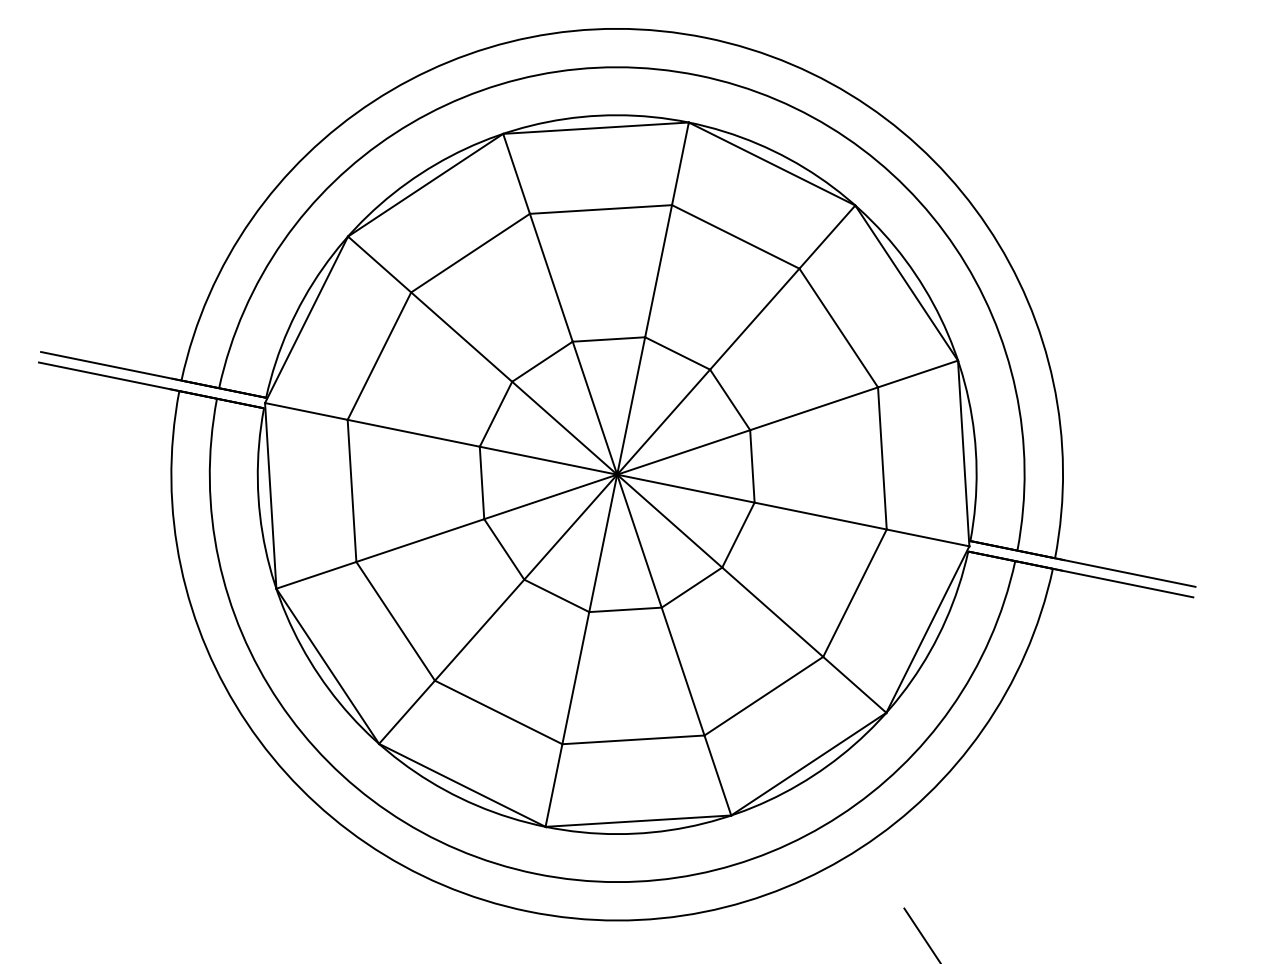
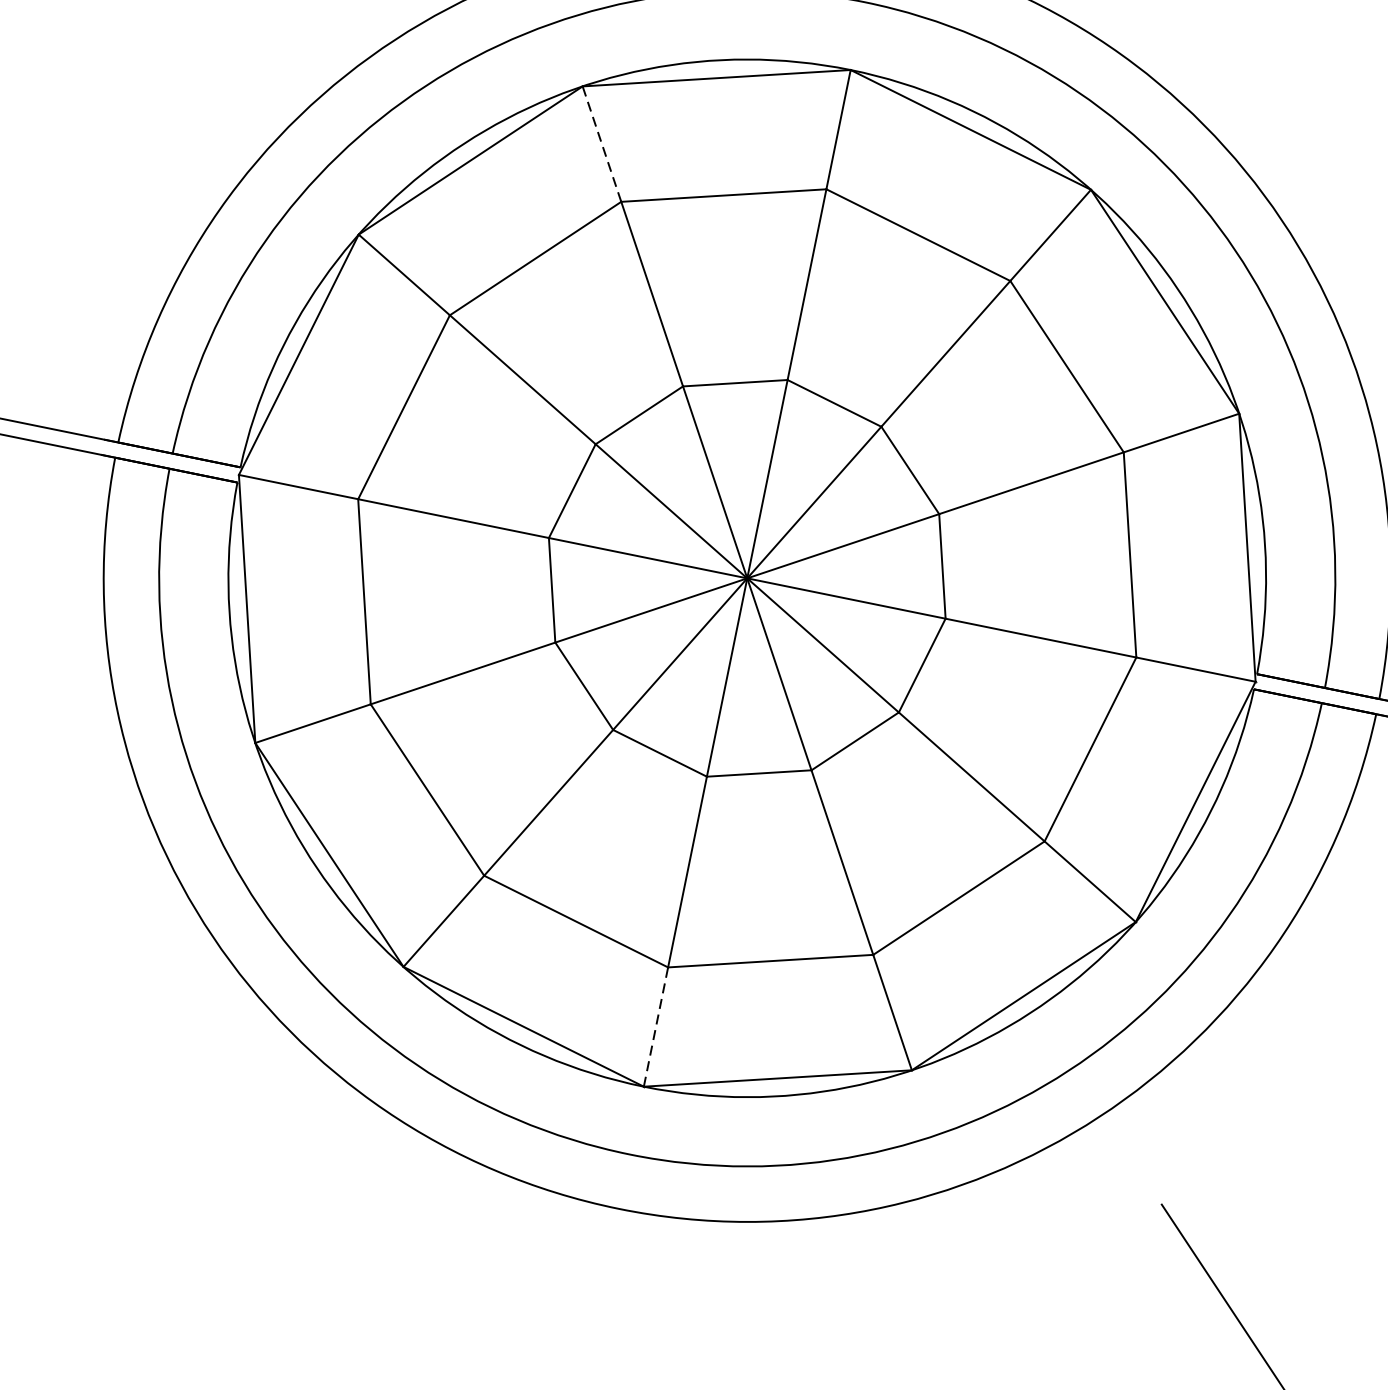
line: (516, 173) -> (601, 143), solid -> dashed
line: (554, 785) -> (656, 1027), solid -> dashed

